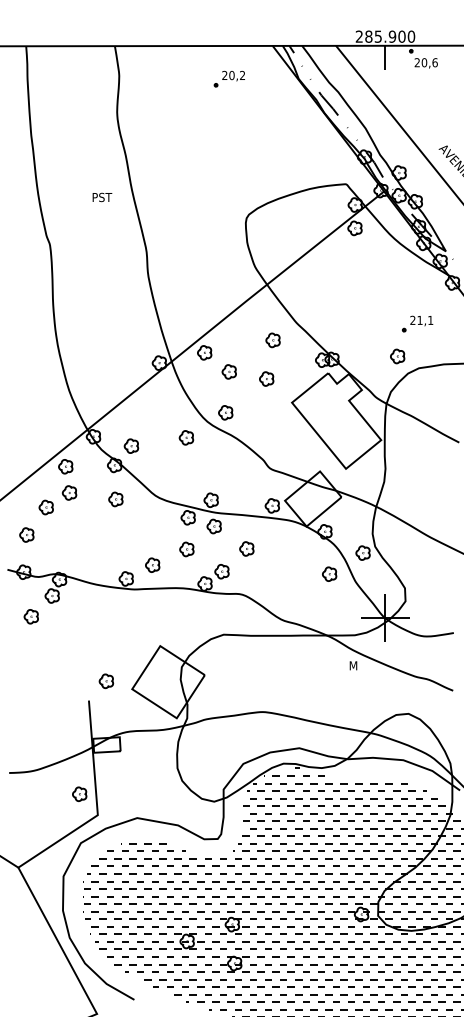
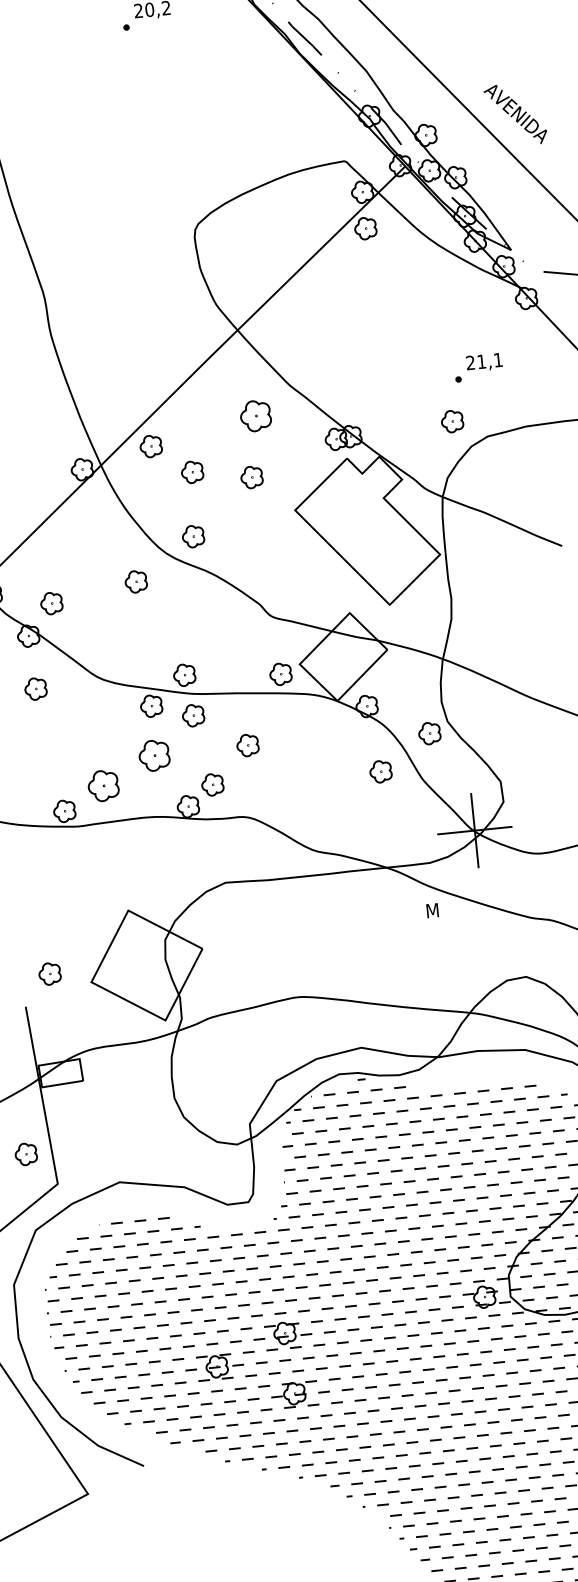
part: (272, 340) -> (254, 416), size x1.4
part: (186, 549) -> (153, 755), size x1.4
part: (152, 564) -> (103, 784), size x1.4

